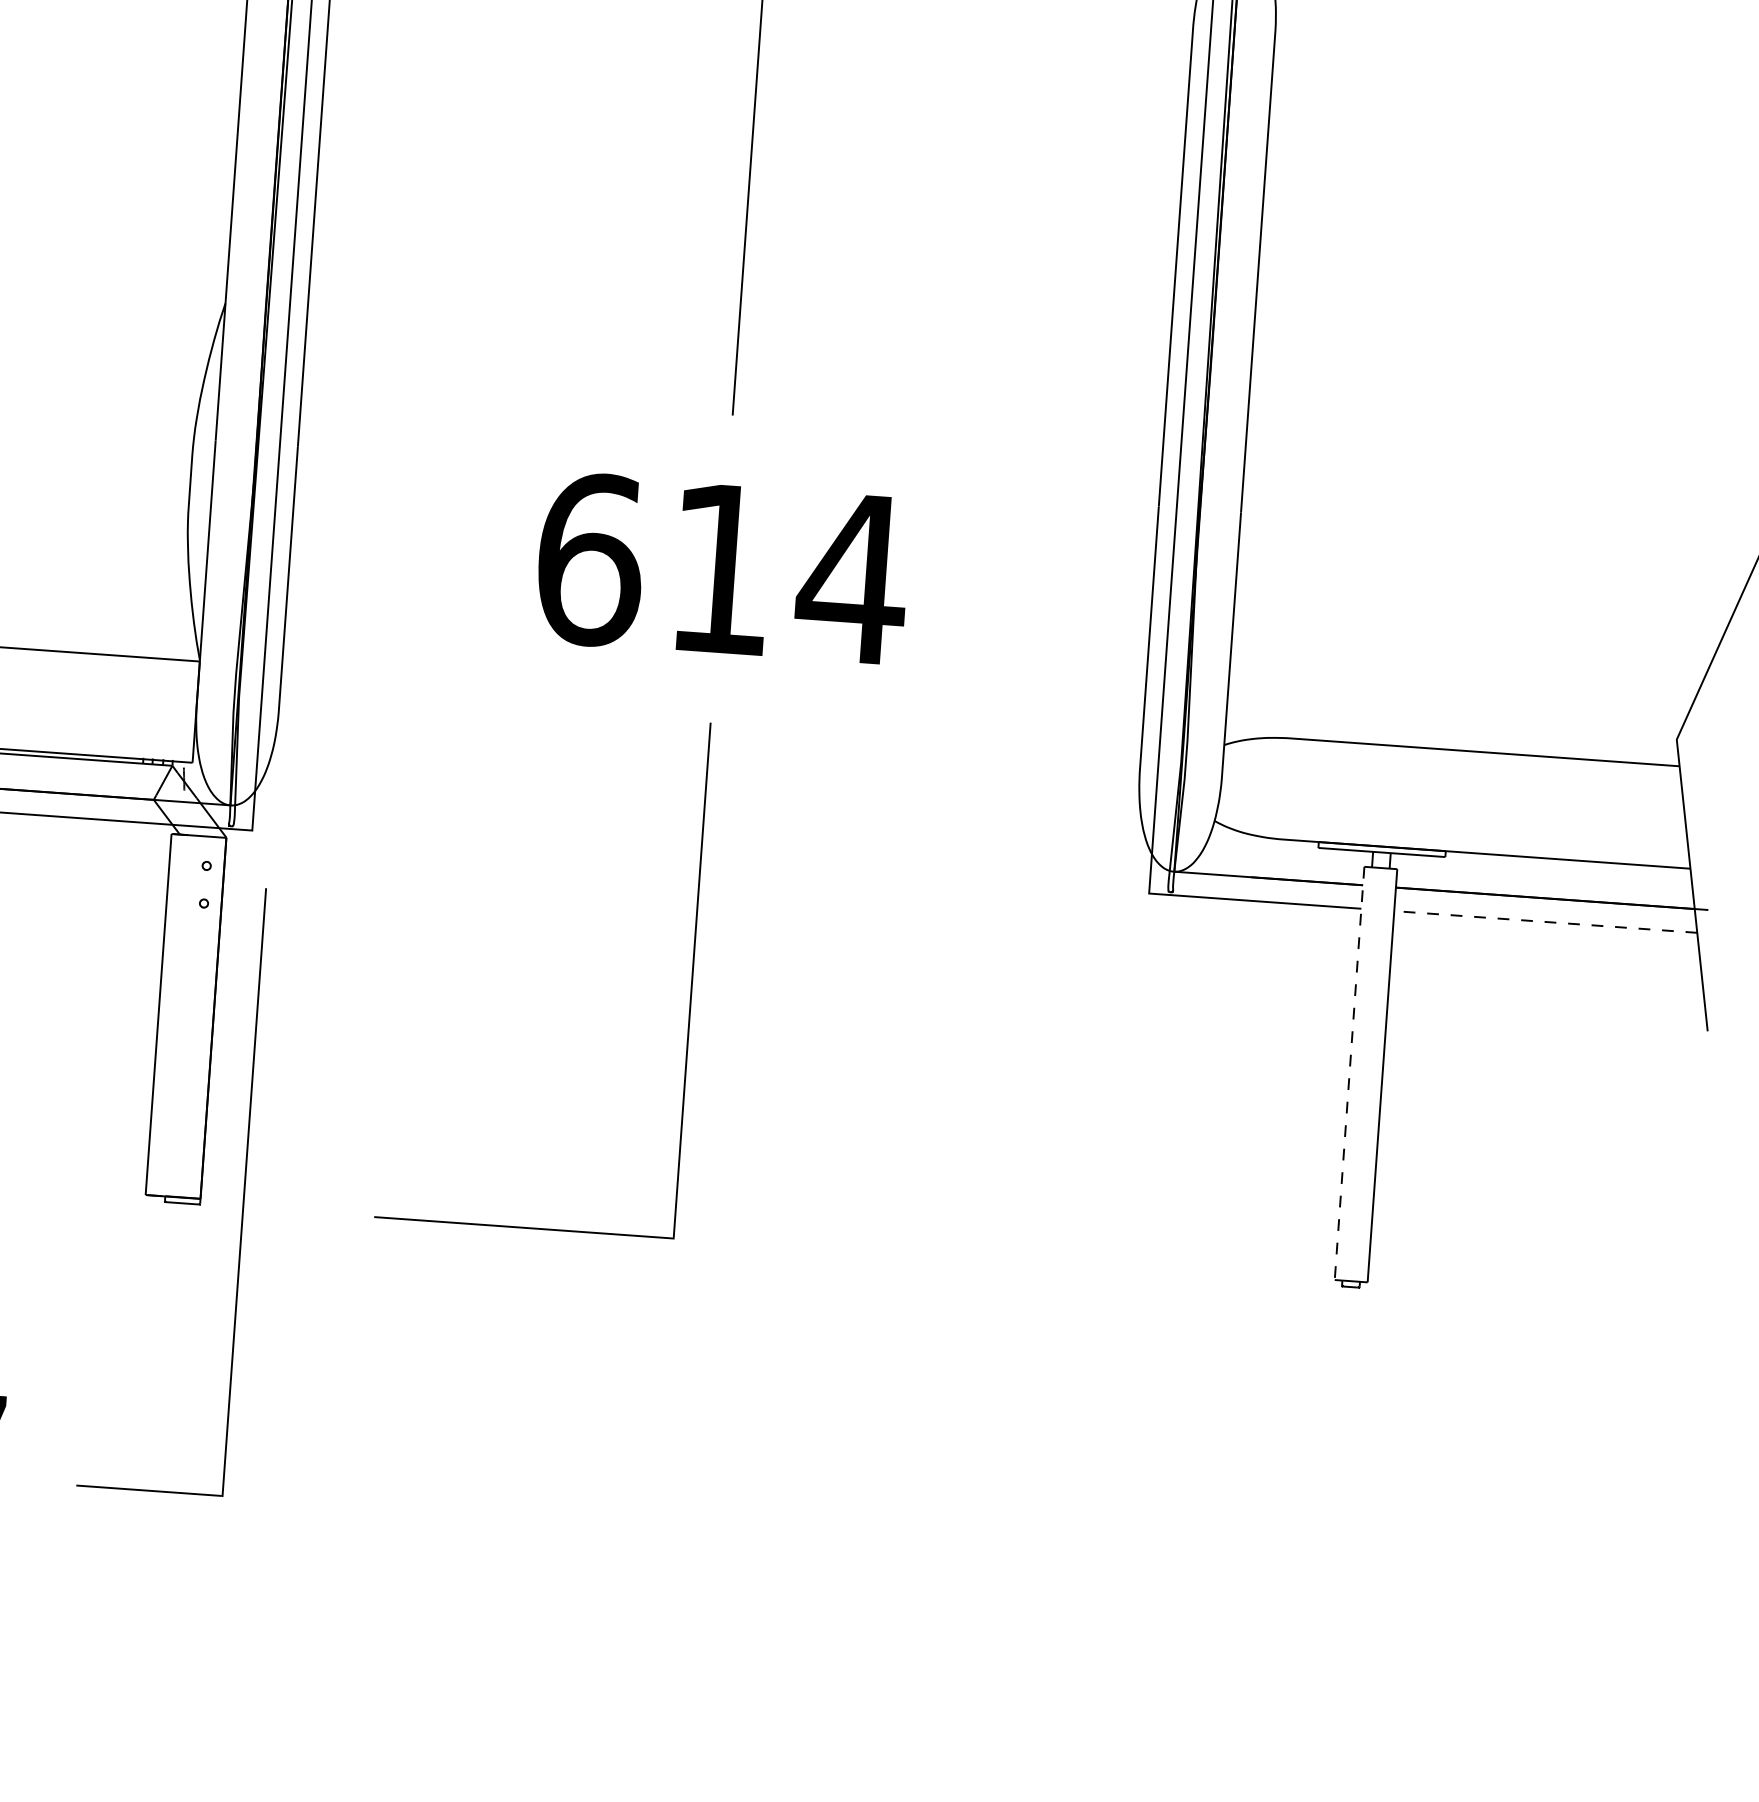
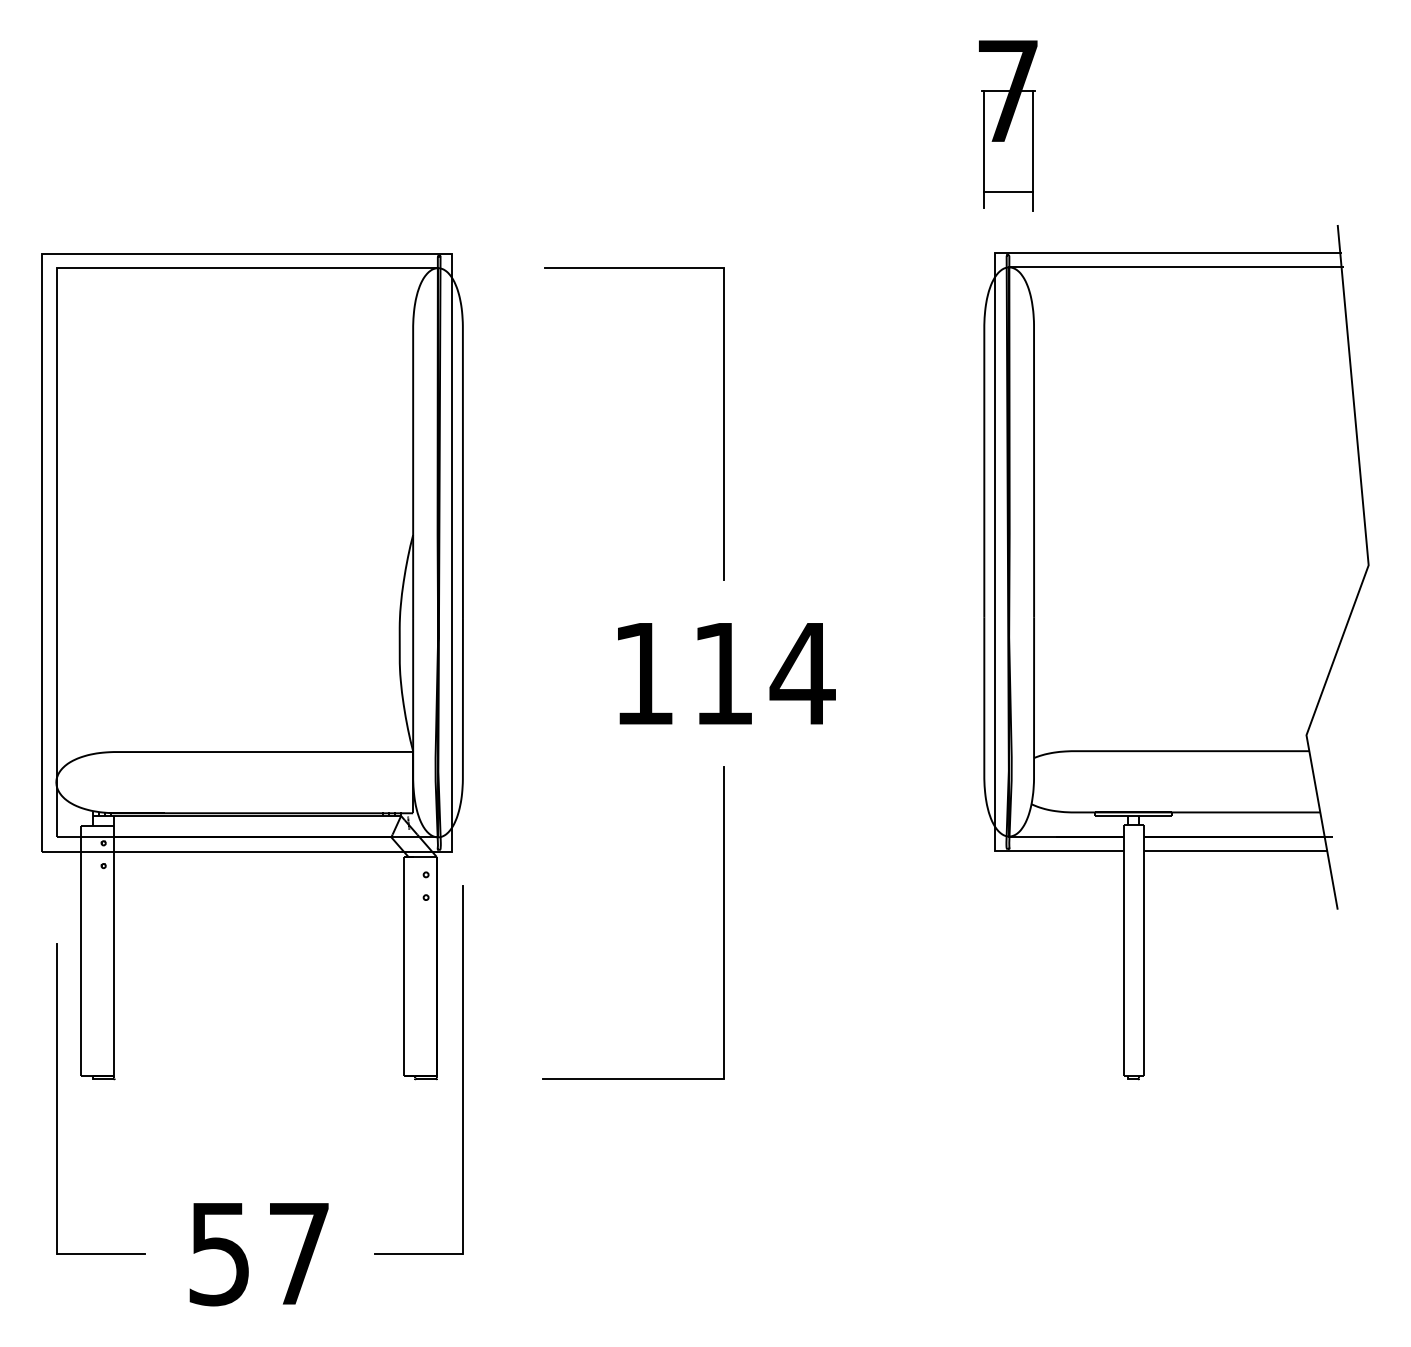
text: (591, 559) -> (644, 673), 614 -> 114
line: (1545, 921) -> (1235, 850), dashed -> solid
line: (1349, 1075) -> (1123, 951), dashed -> solid

